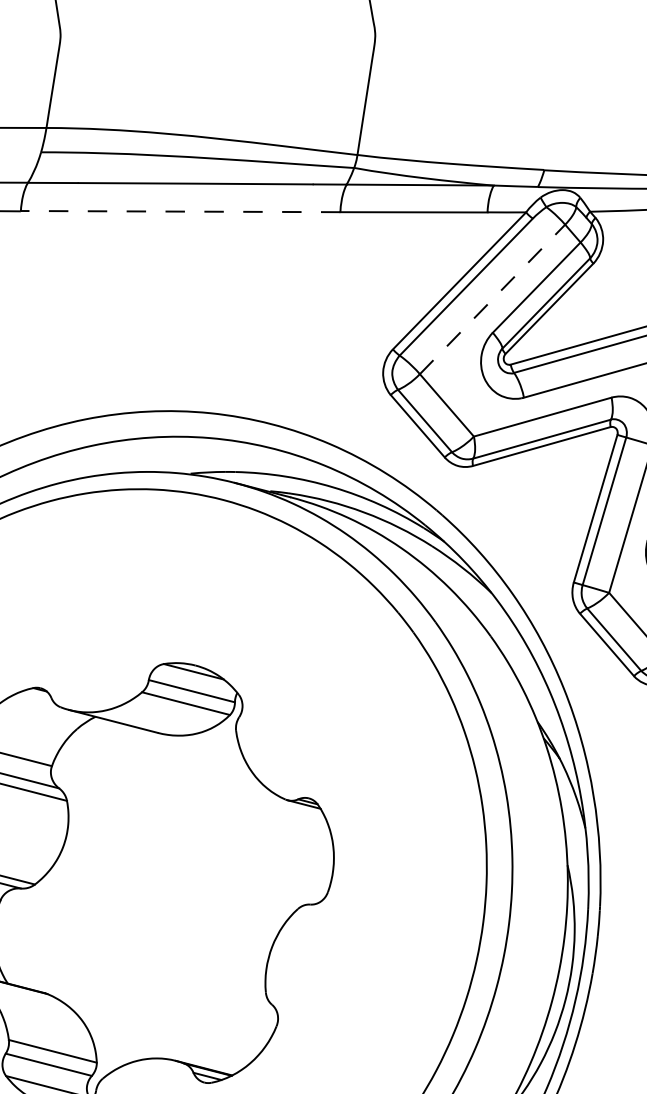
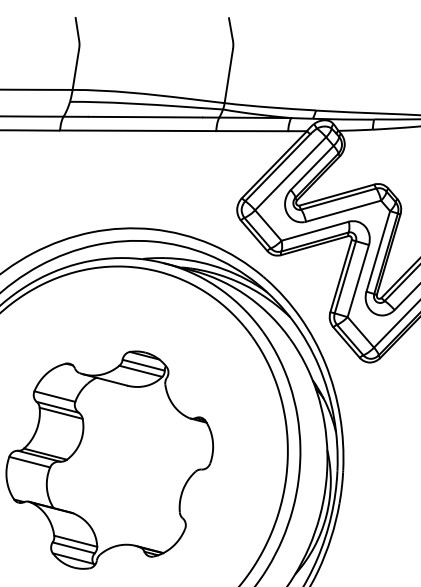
line: (179, 210) -> (137, 130), dashed -> solid
line: (492, 298) -> (290, 173), dashed -> solid

